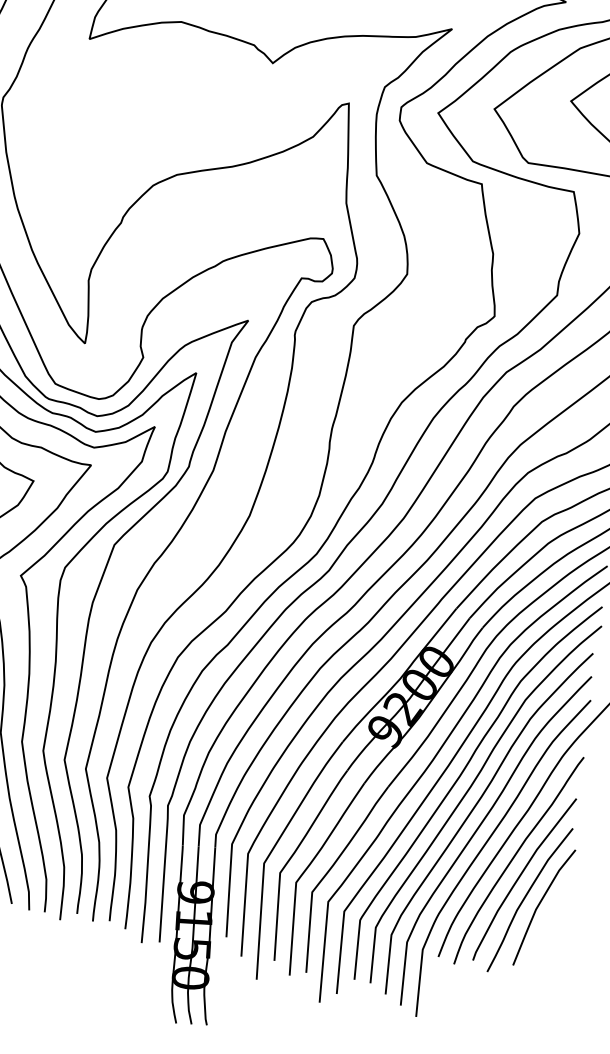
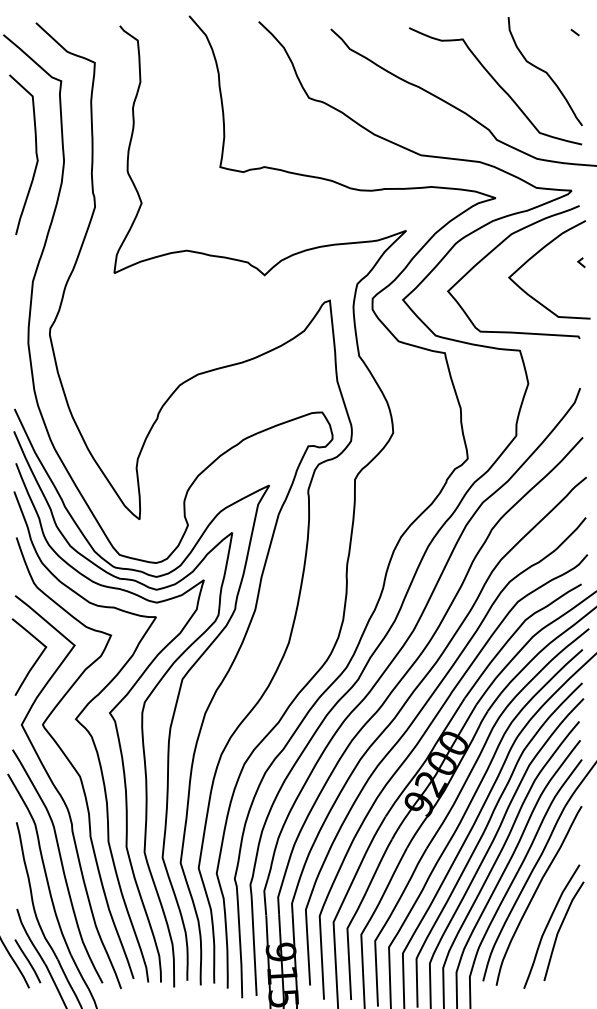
curve: (521, 876) -> (542, 908), removed

